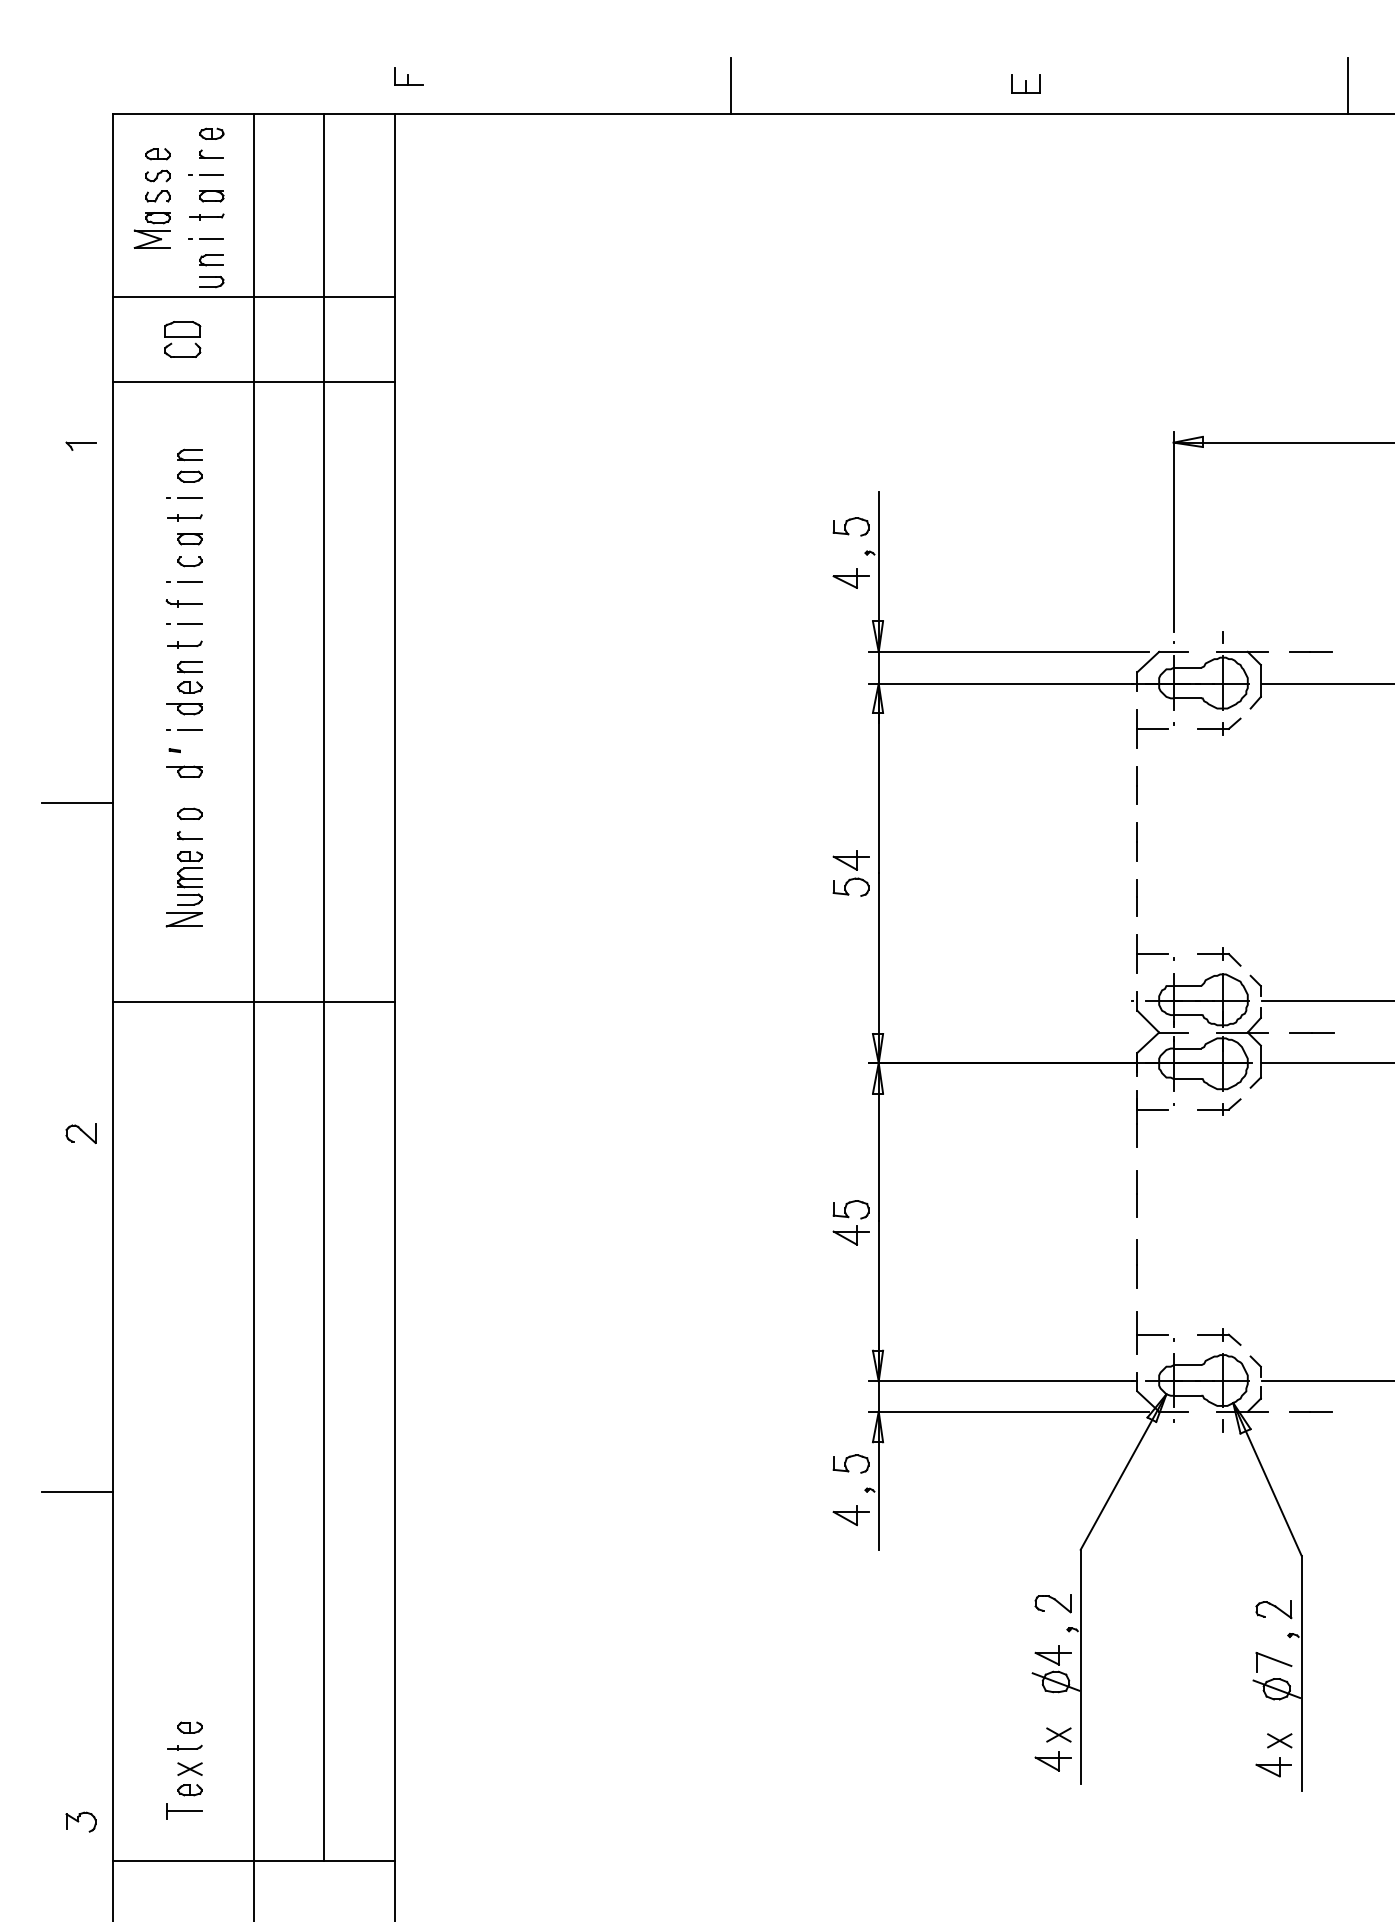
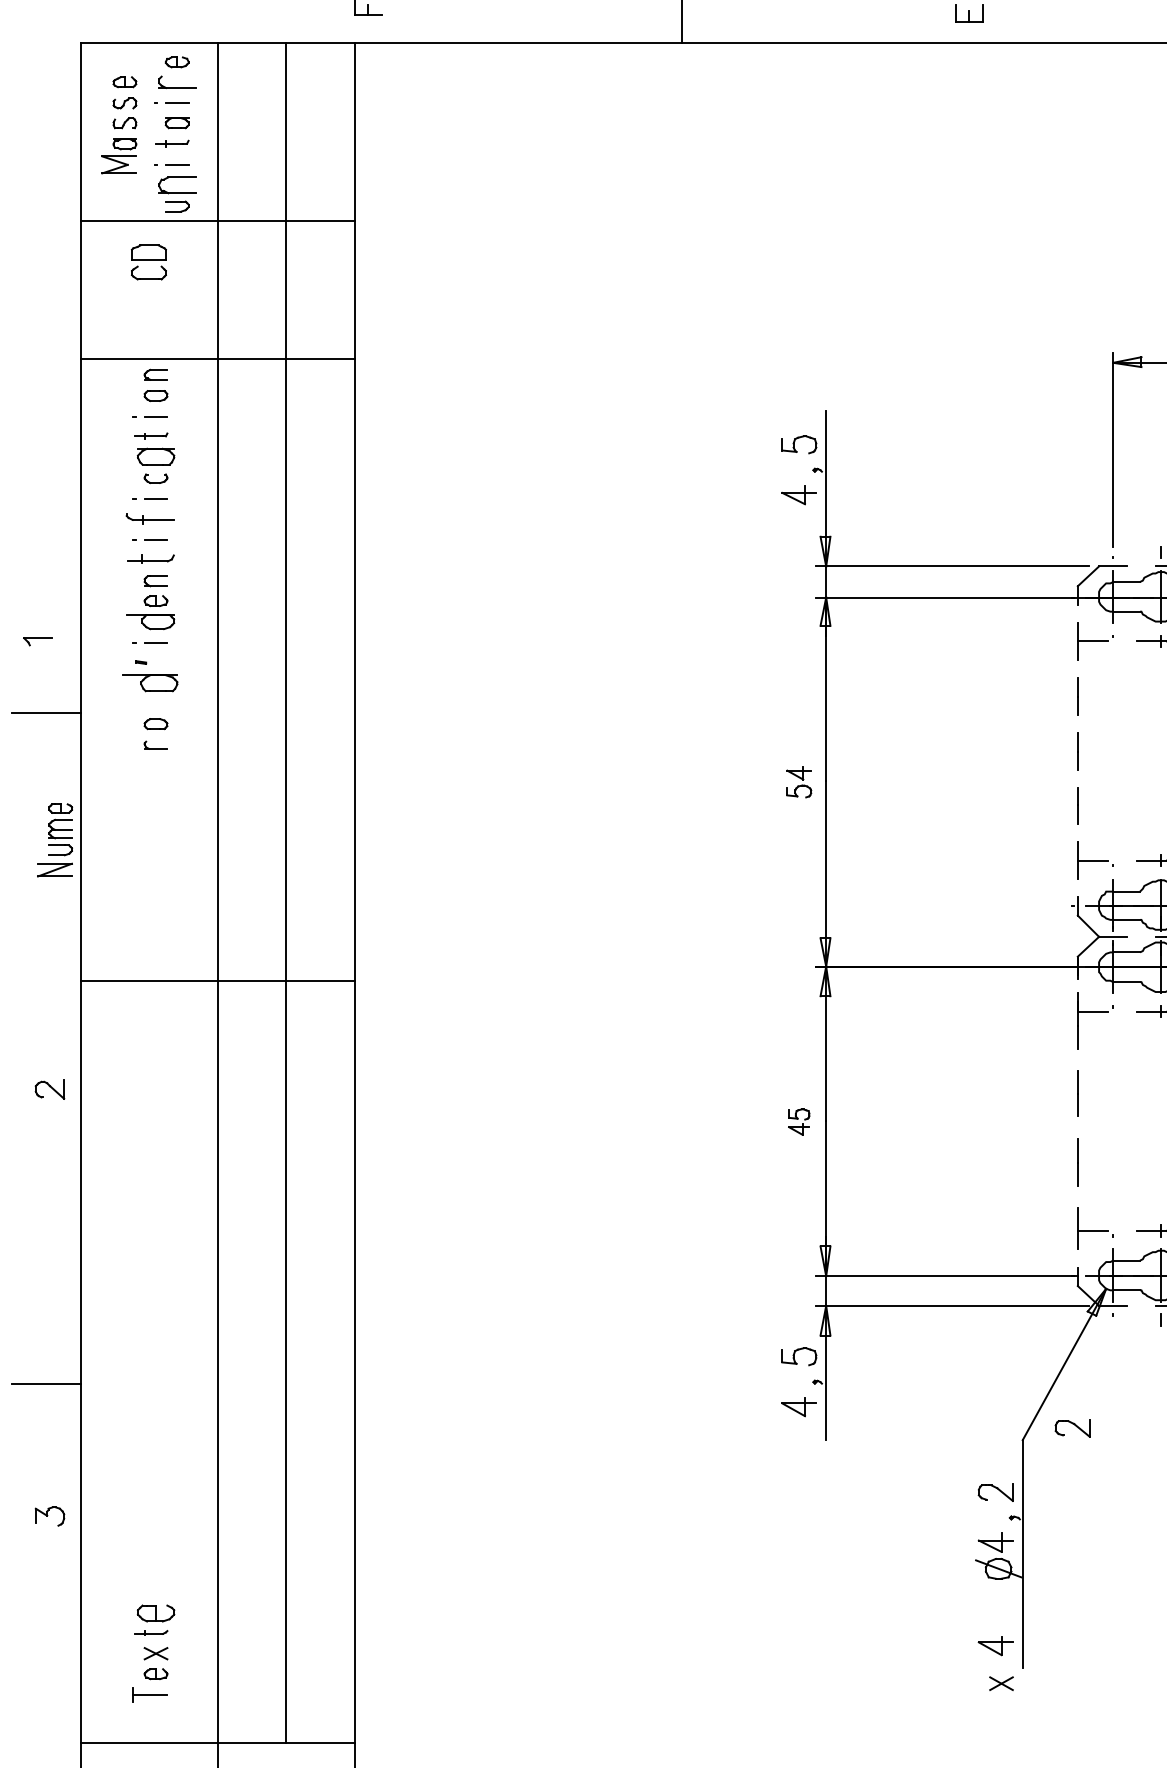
part: (211, 153) -> (176, 81), size x1.6
part: (211, 260) -> (176, 185), size x1.6
line: (253, 381) -> (217, 358), moved
part: (80, 445) -> (37, 640), moved
part: (189, 539) -> (155, 457), size x1.6
part: (183, 603) -> (149, 519), size x1.4
part: (184, 644) -> (150, 559), size x1.4
part: (184, 709) -> (150, 622), size x1.4
part: (184, 771) -> (150, 682), size x1.6
part: (850, 873) -> (798, 782), size x0.7
part: (183, 889) -> (54, 840), moved
line: (253, 1002) -> (217, 981), moved
part: (80, 1133) -> (49, 1089), moved
part: (850, 1222) -> (798, 1121), size x0.6
part: (1131, 1537) -> (1072, 1428), added
part: (189, 1727) -> (155, 1613), size x1.6
part: (1058, 1734) -> (1001, 1683), moved
part: (80, 1821) -> (49, 1515), moved

